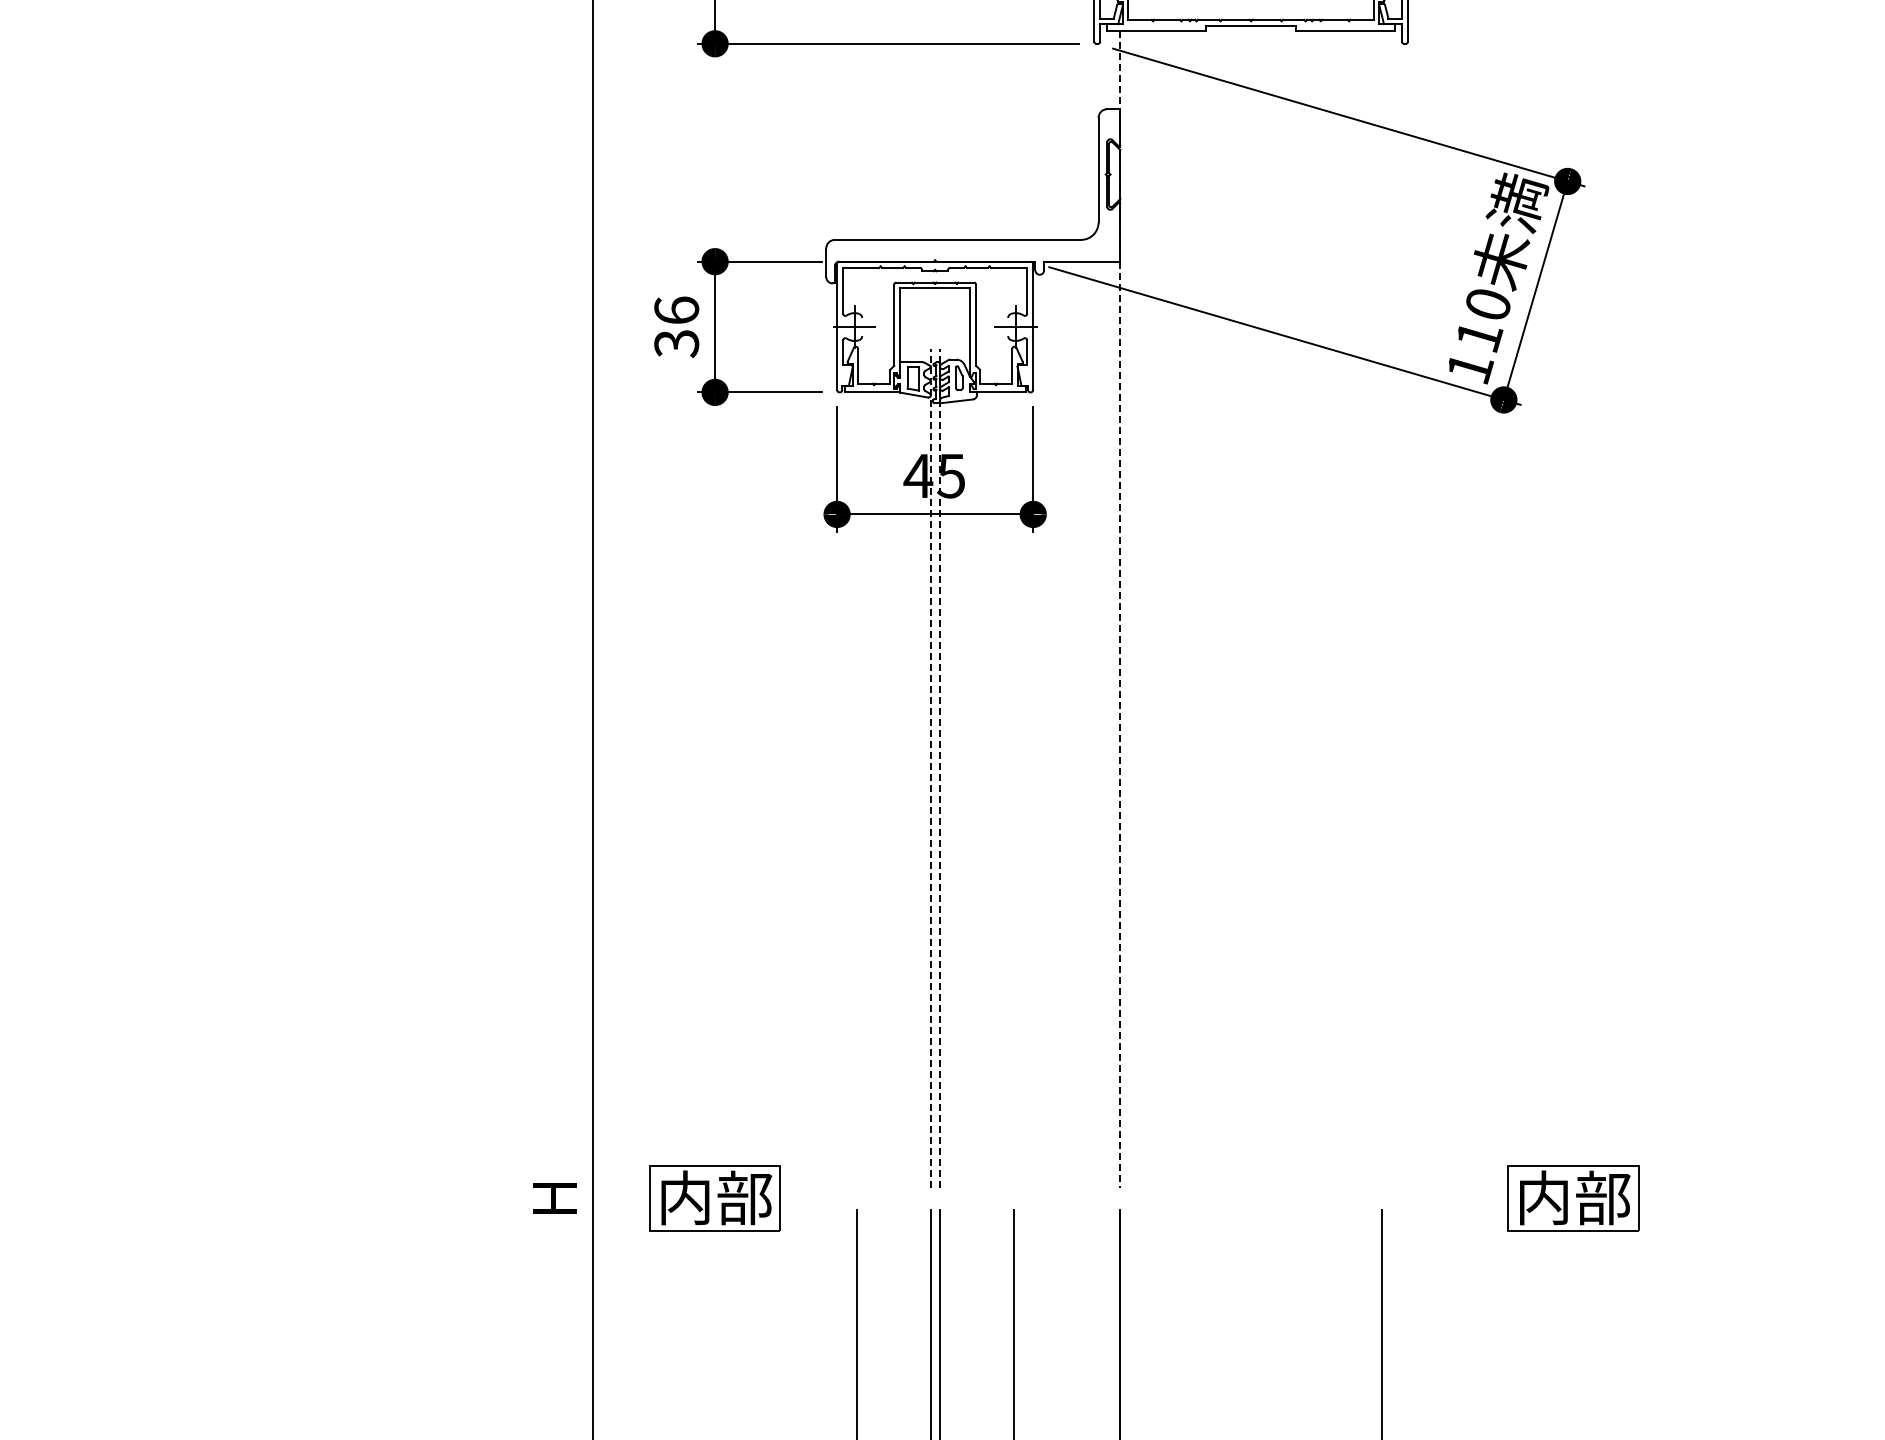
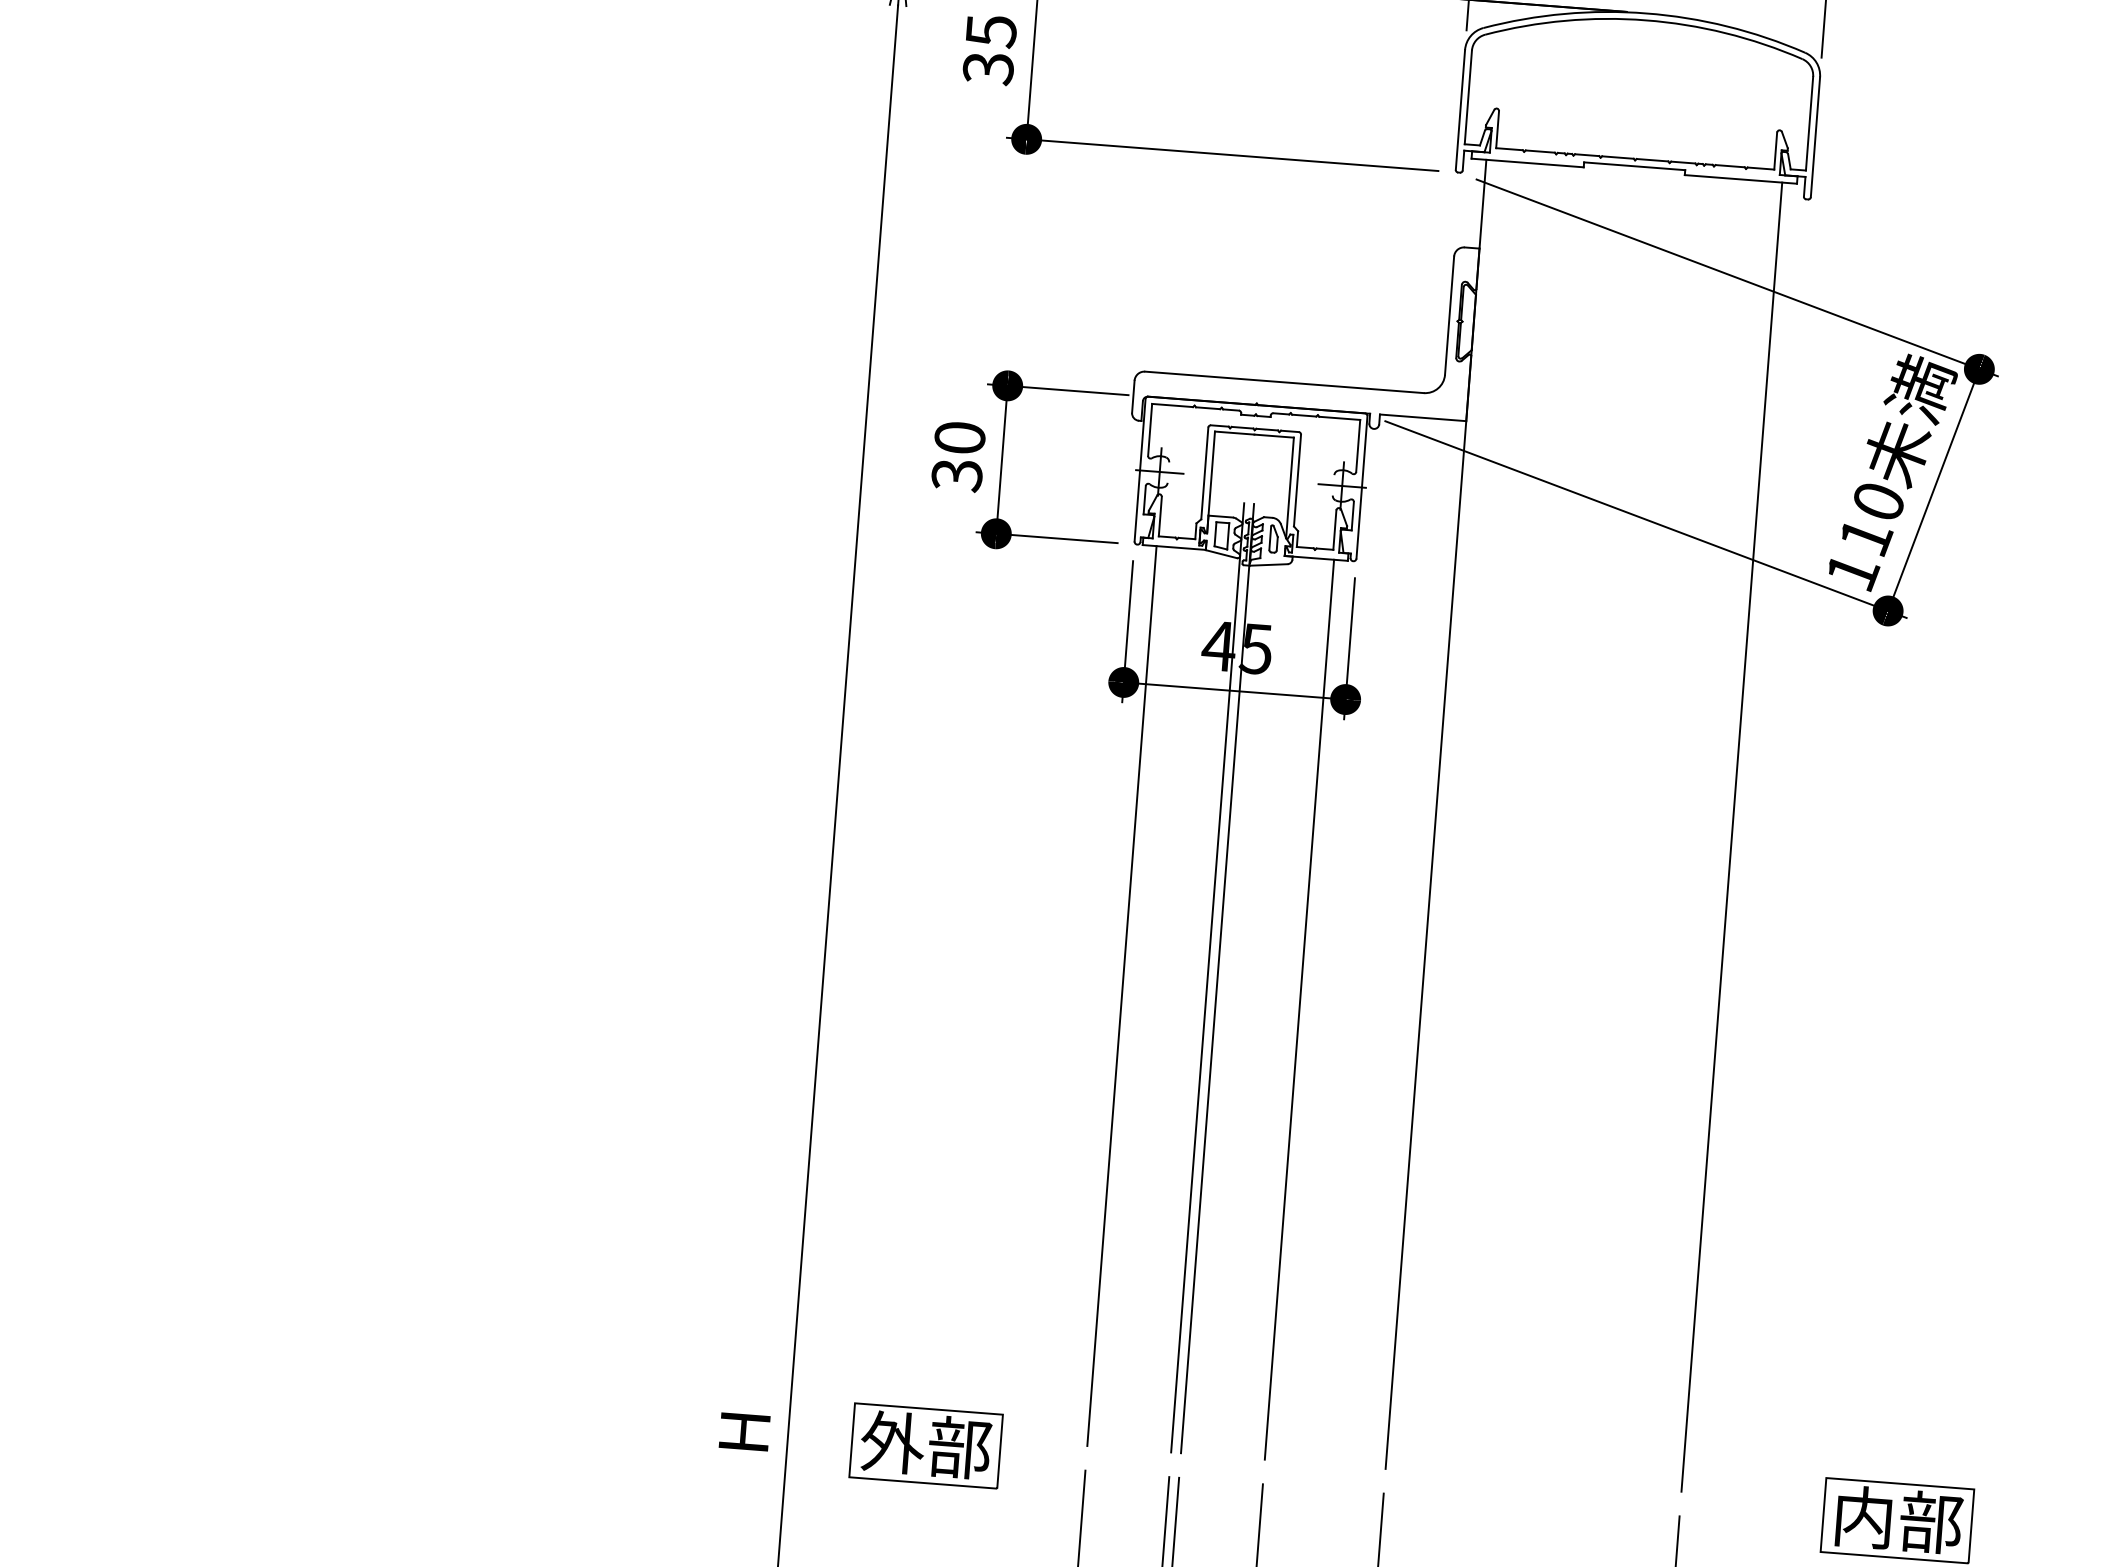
text: (676, 309) -> (959, 436), 36 -> 30
line: (1381, 608) -> (1731, 836), added
line: (1120, 609) -> (1436, 814), dashed -> solid
line: (930, 767) -> (1207, 976), dashed -> solid
line: (939, 767) -> (1217, 977), dashed -> solid
line: (856, 789) -> (1121, 995), added
line: (1013, 789) -> (1299, 1009), added
text: (685, 1197) -> (892, 1442), 内部 -> 外部

